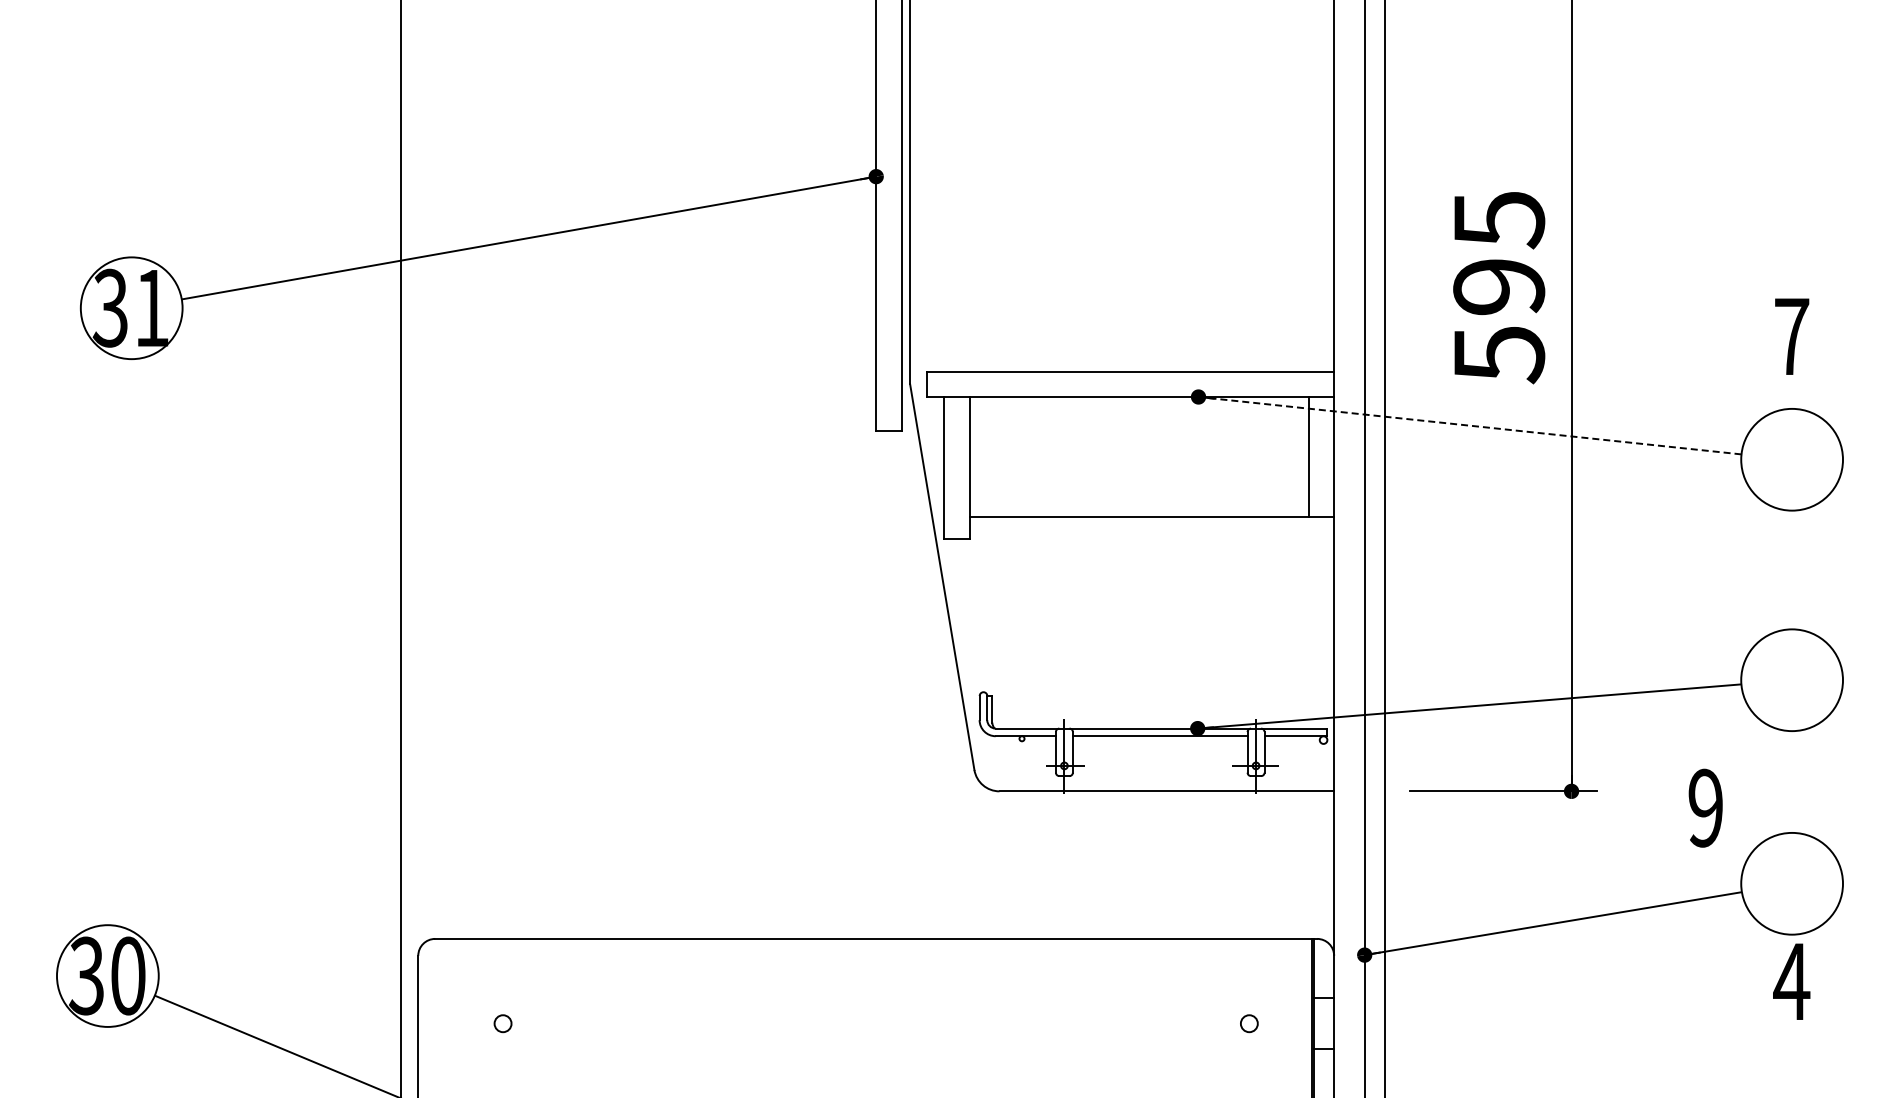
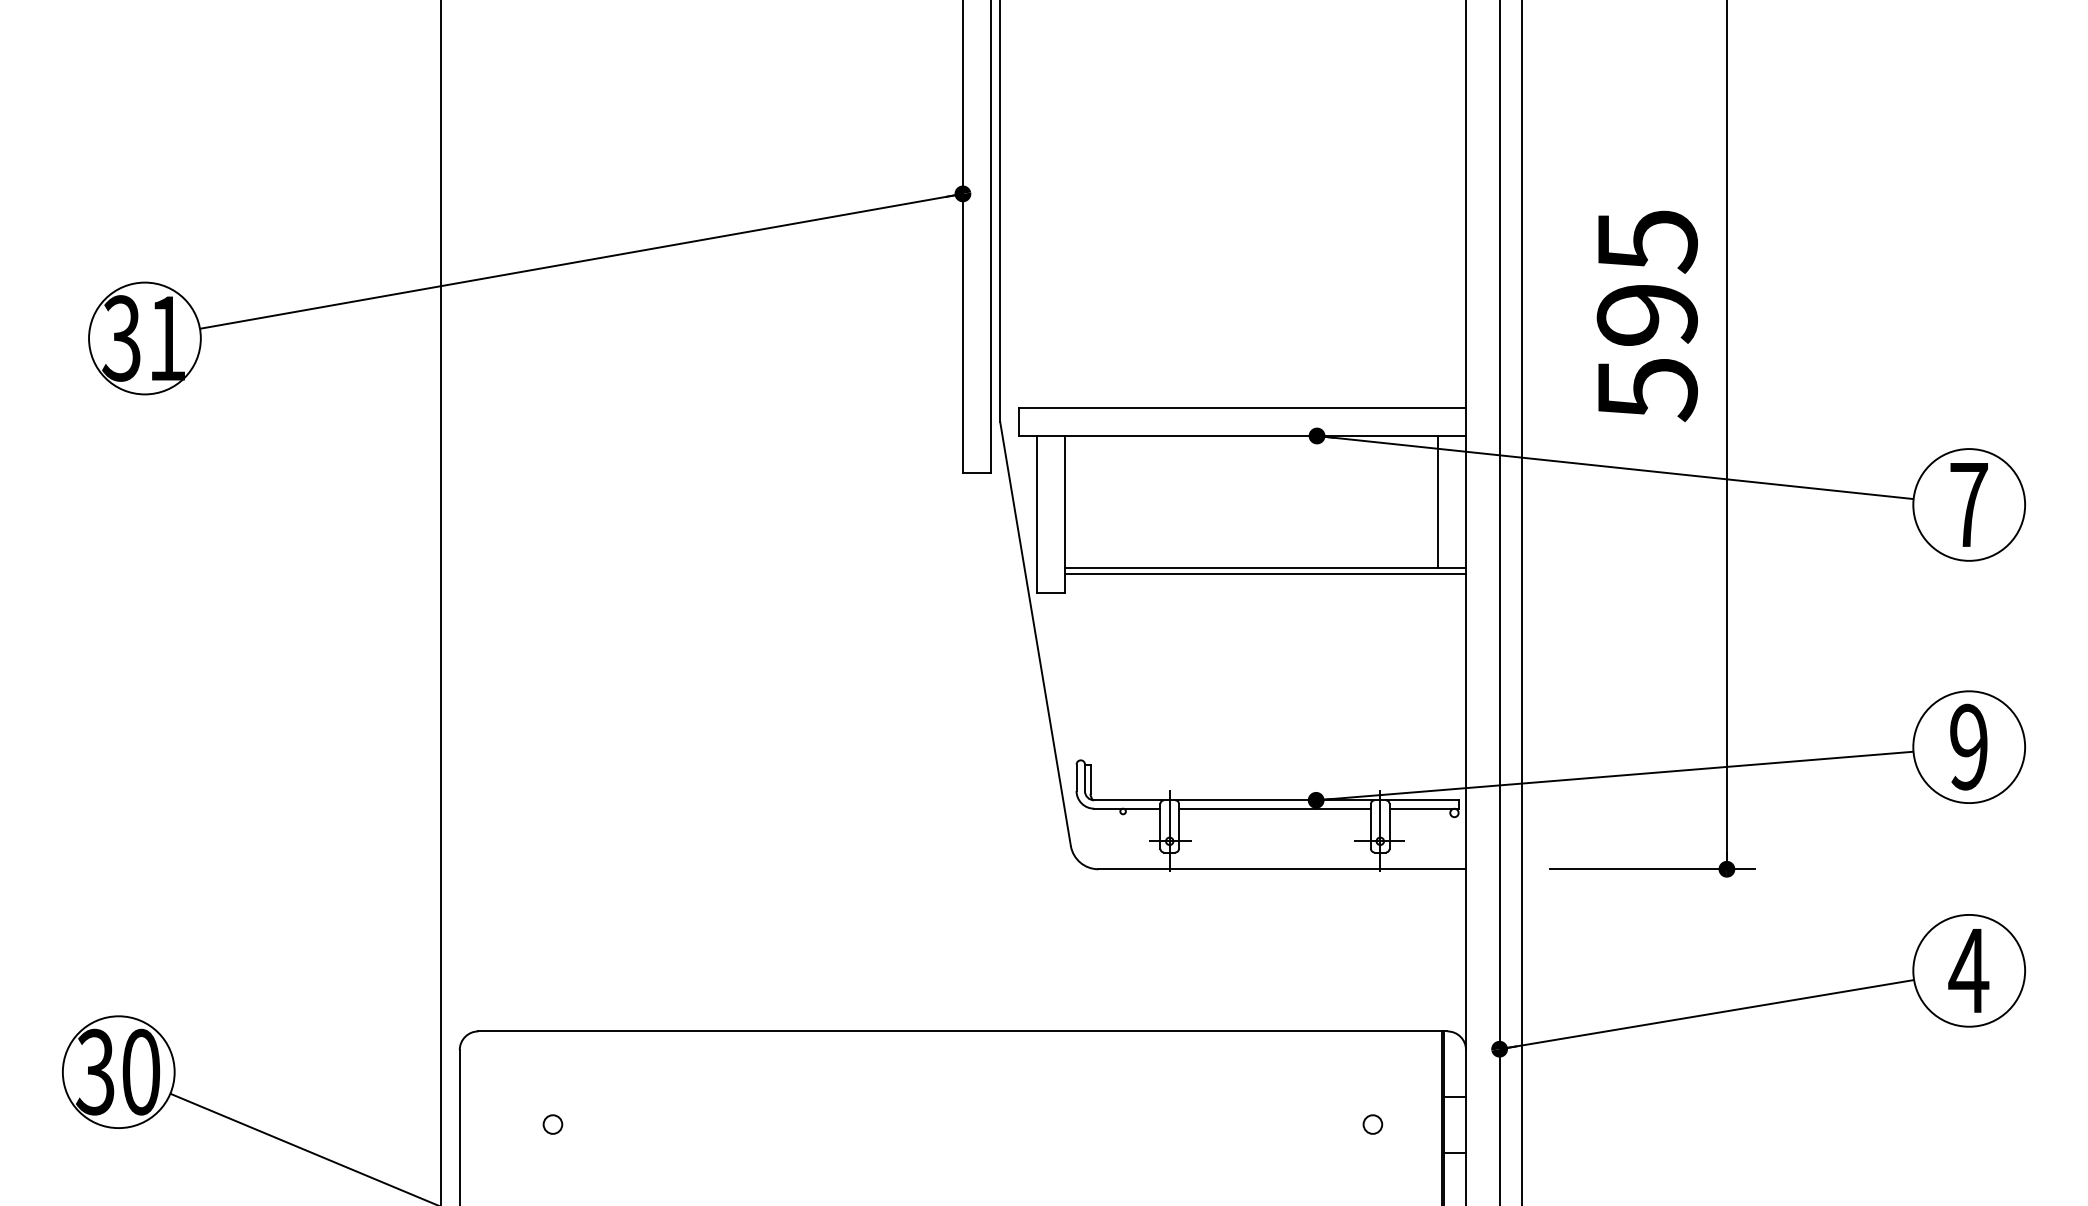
text: (1792, 336) -> (1969, 504), moved
line: (1470, 425) -> (1615, 467), dashed -> solid
line: (1151, 522) -> (1265, 573), added
text: (1705, 807) -> (1968, 746), moved
text: (1791, 981) -> (1968, 970), moved

